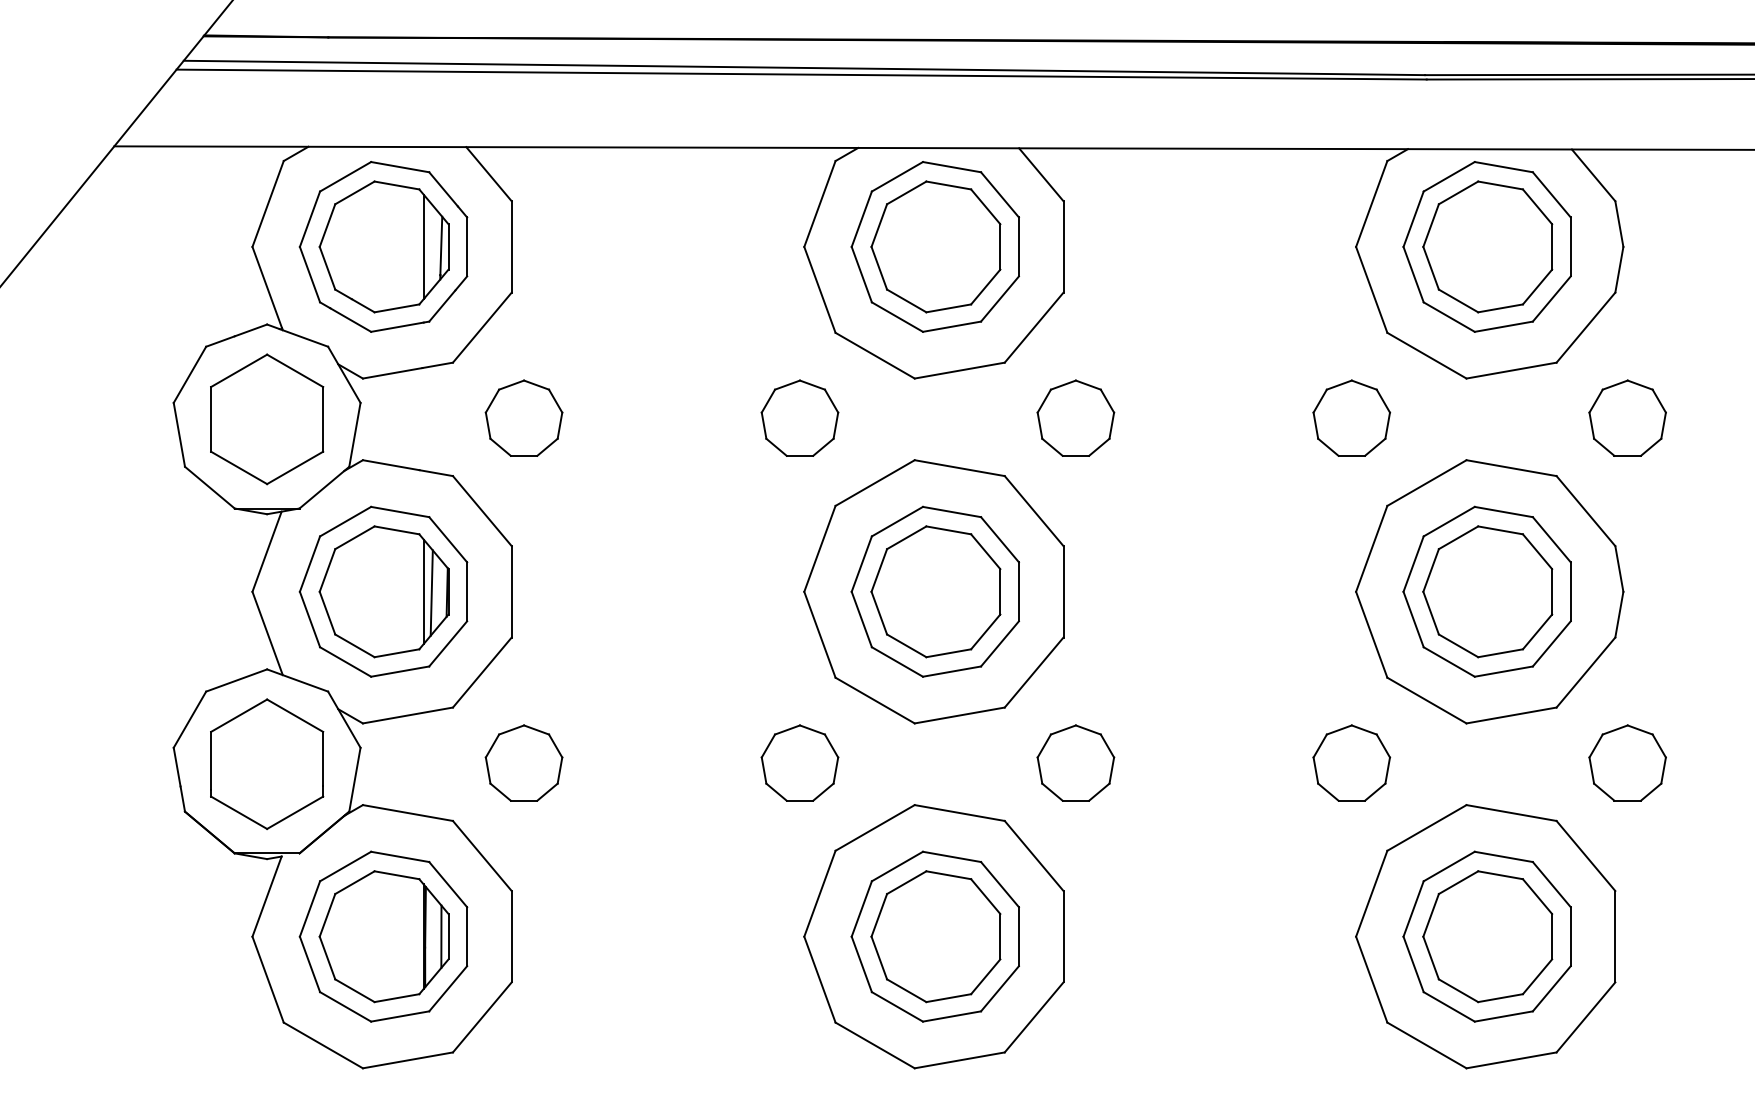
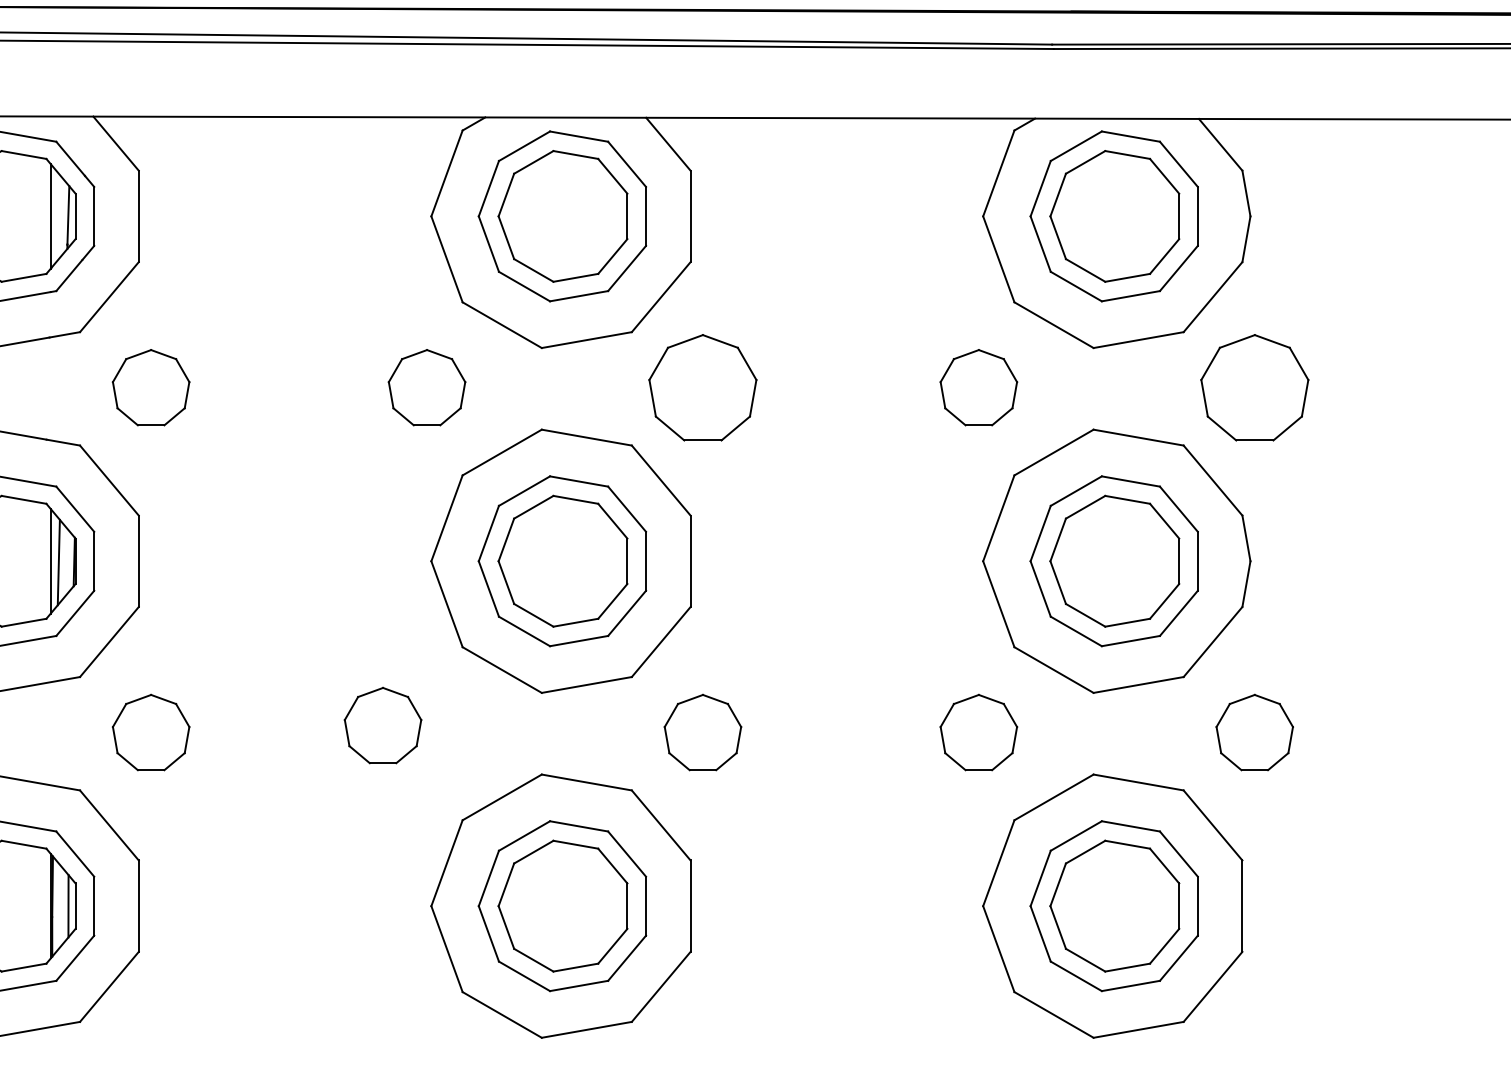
part: (1075, 417) -> (702, 386), size x1.4
part: (1627, 417) -> (1254, 386), size x1.4
part: (799, 762) -> (382, 724), moved

